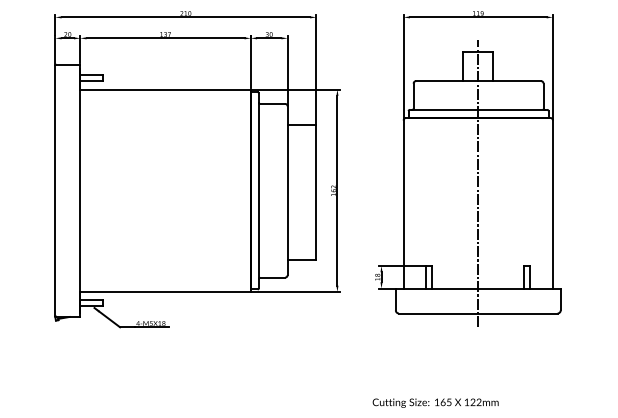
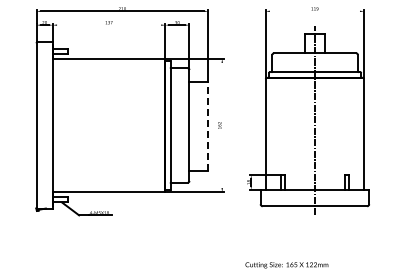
line: (477, 17) -> (314, 11), removed
line: (166, 38) -> (109, 25), removed
line: (337, 190) -> (222, 125), removed
line: (316, 192) -> (208, 126), solid -> dashed

